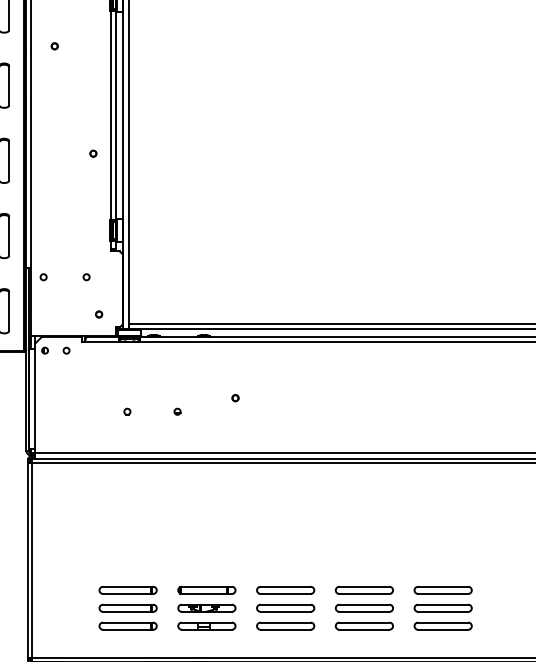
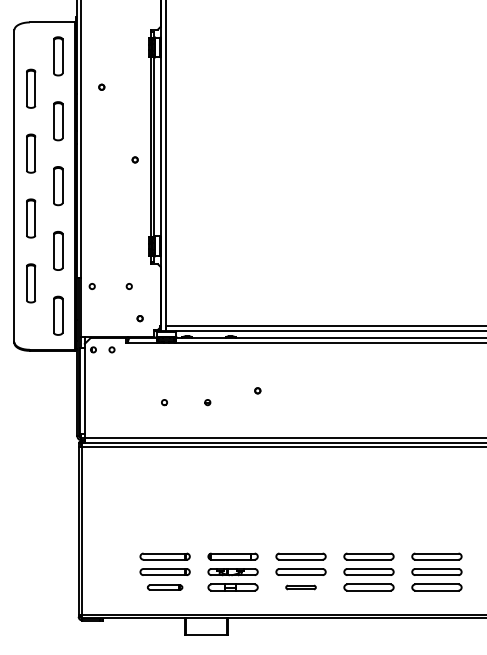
part: (92, 153) -> (134, 159), moved
part: (127, 626) -> (164, 587), size x0.7
part: (285, 626) -> (300, 587), size x0.6

